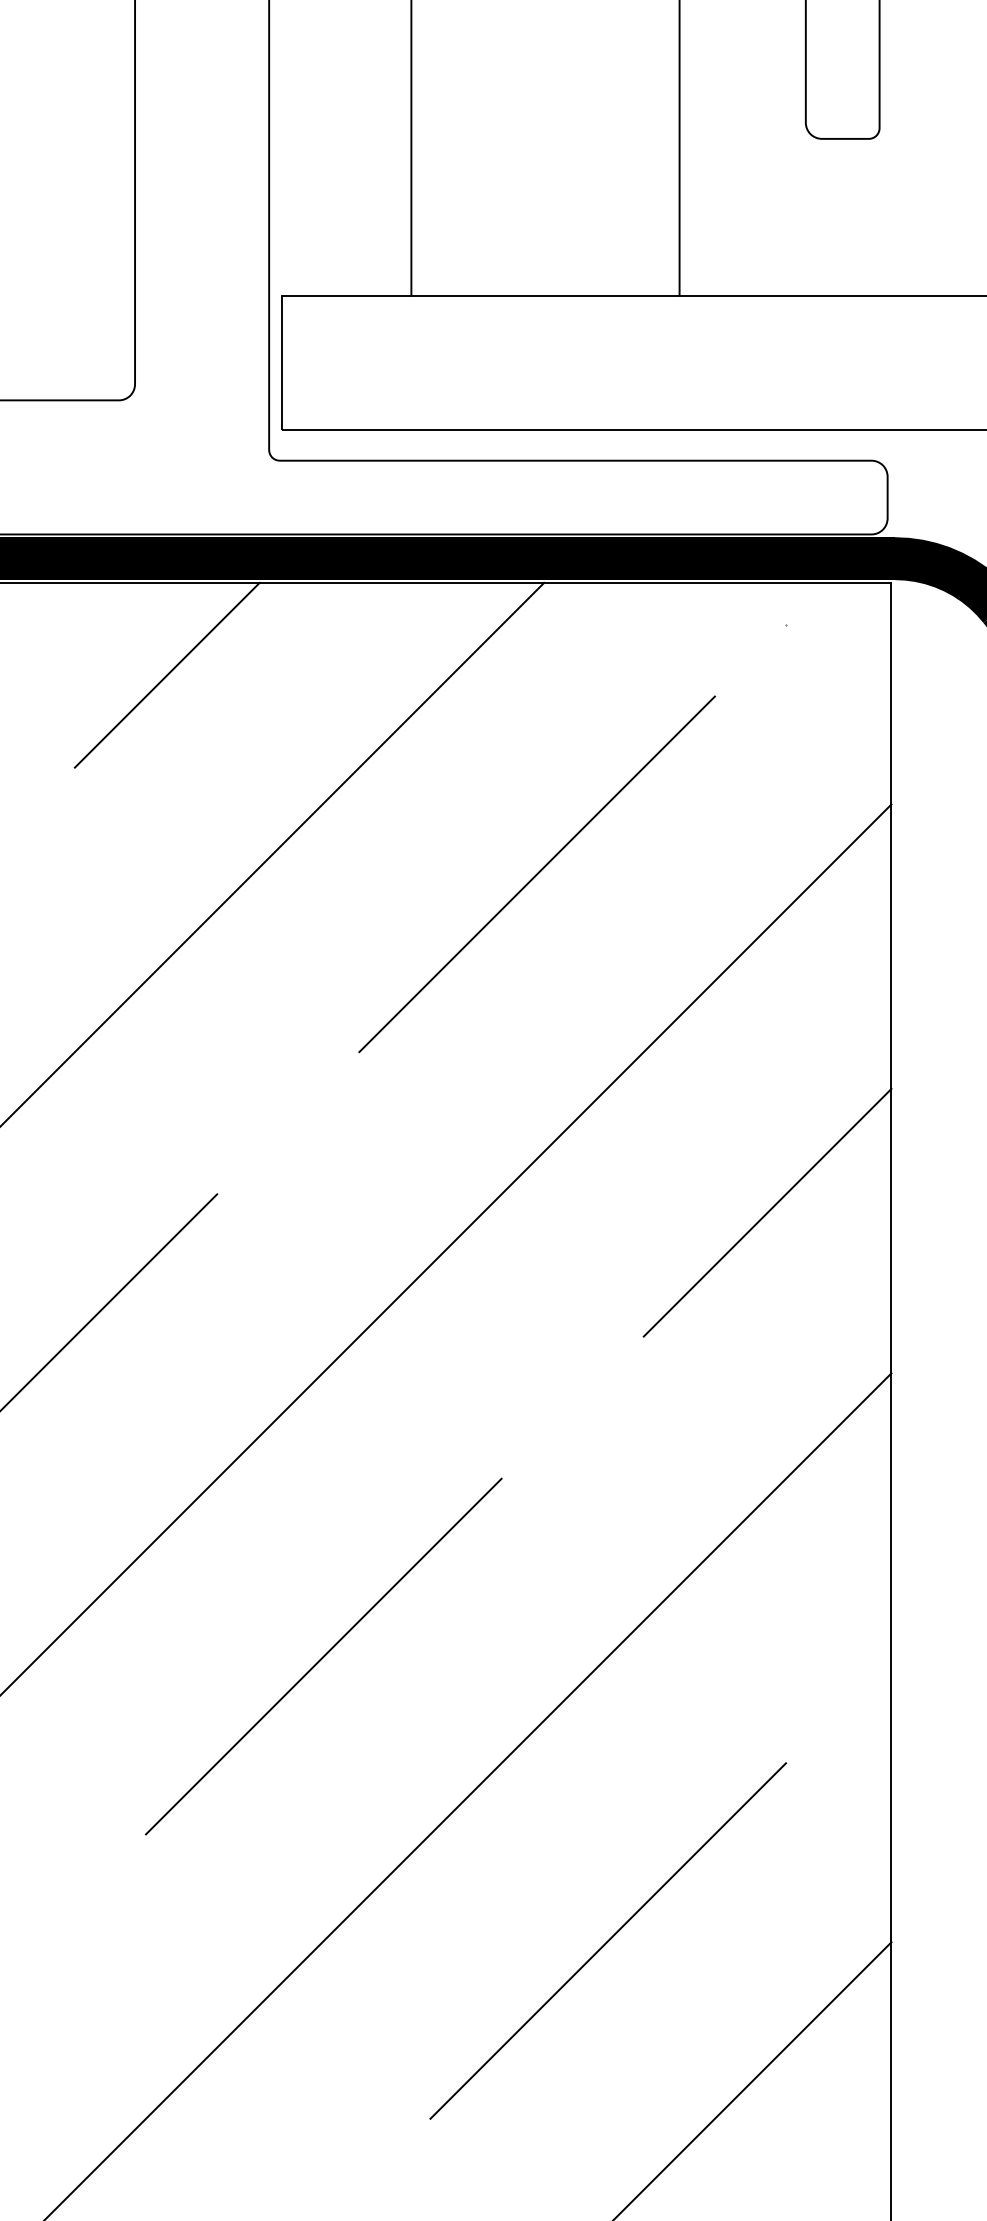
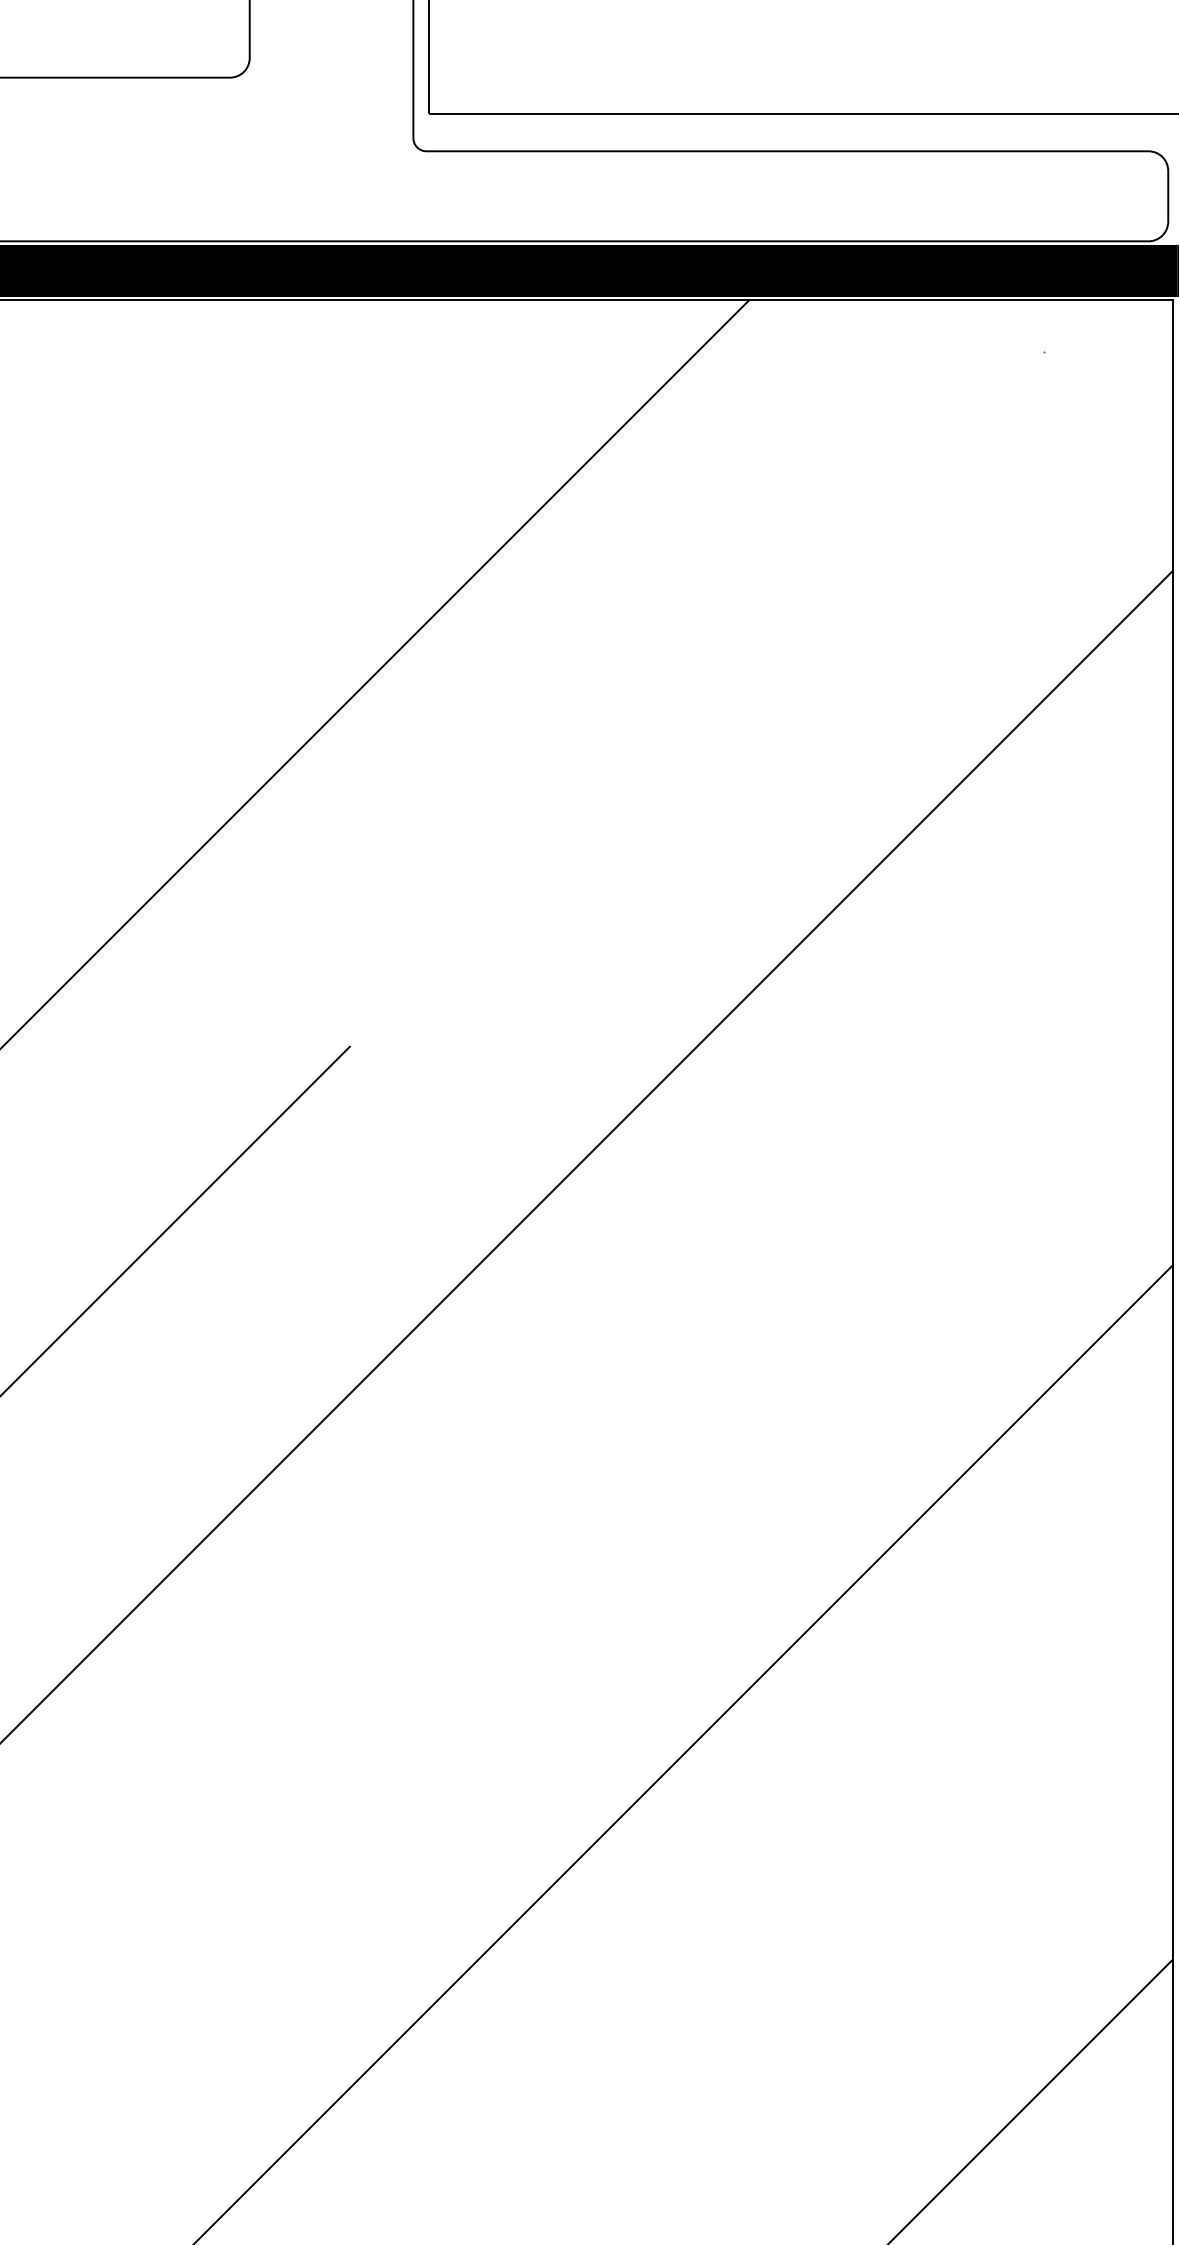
line: (166, 674) -> (288, 412), removed
line: (536, 874) -> (739, 656), removed
line: (767, 1212) -> (1021, 1068), removed
line: (323, 1656) -> (479, 1610), removed
line: (608, 1940) -> (827, 1957), removed

